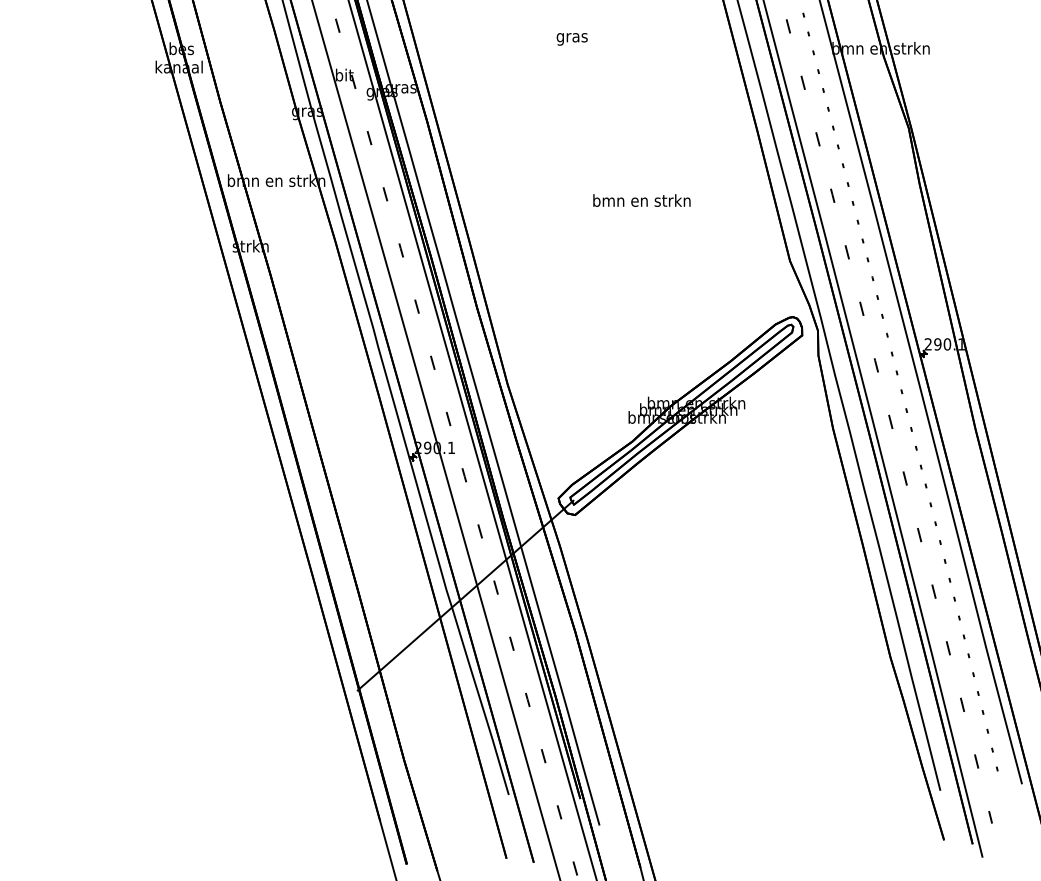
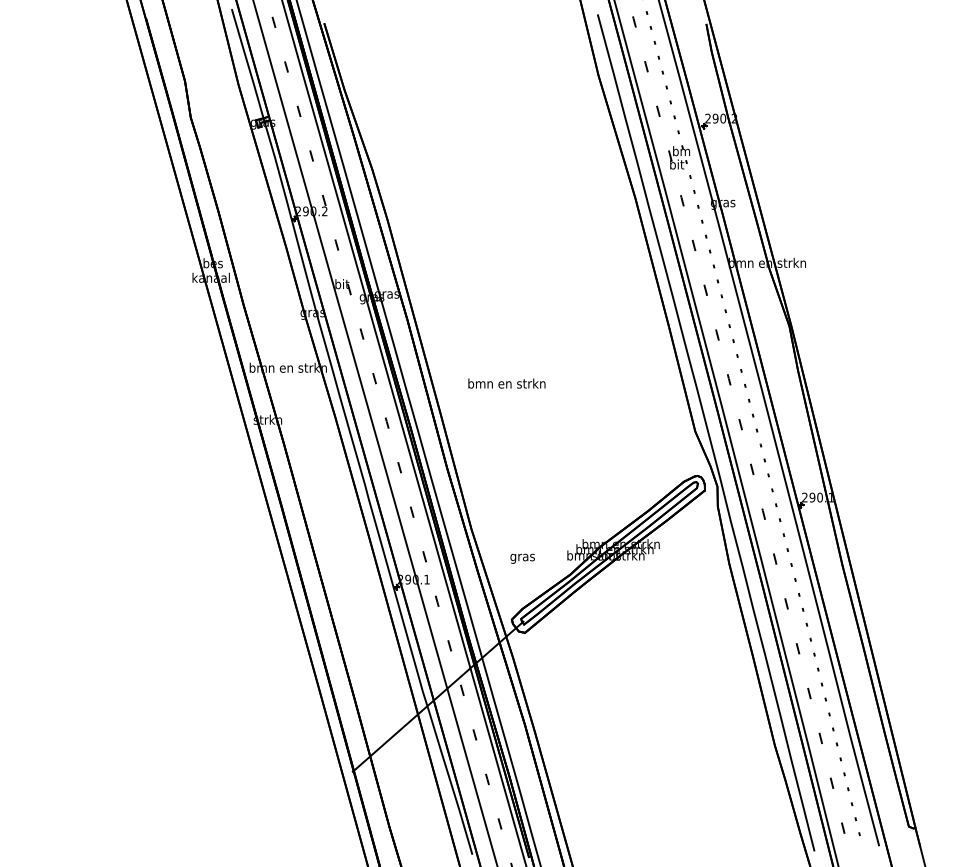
text: (571, 38) -> (522, 558), moved
text: (641, 200) -> (506, 383), moved

